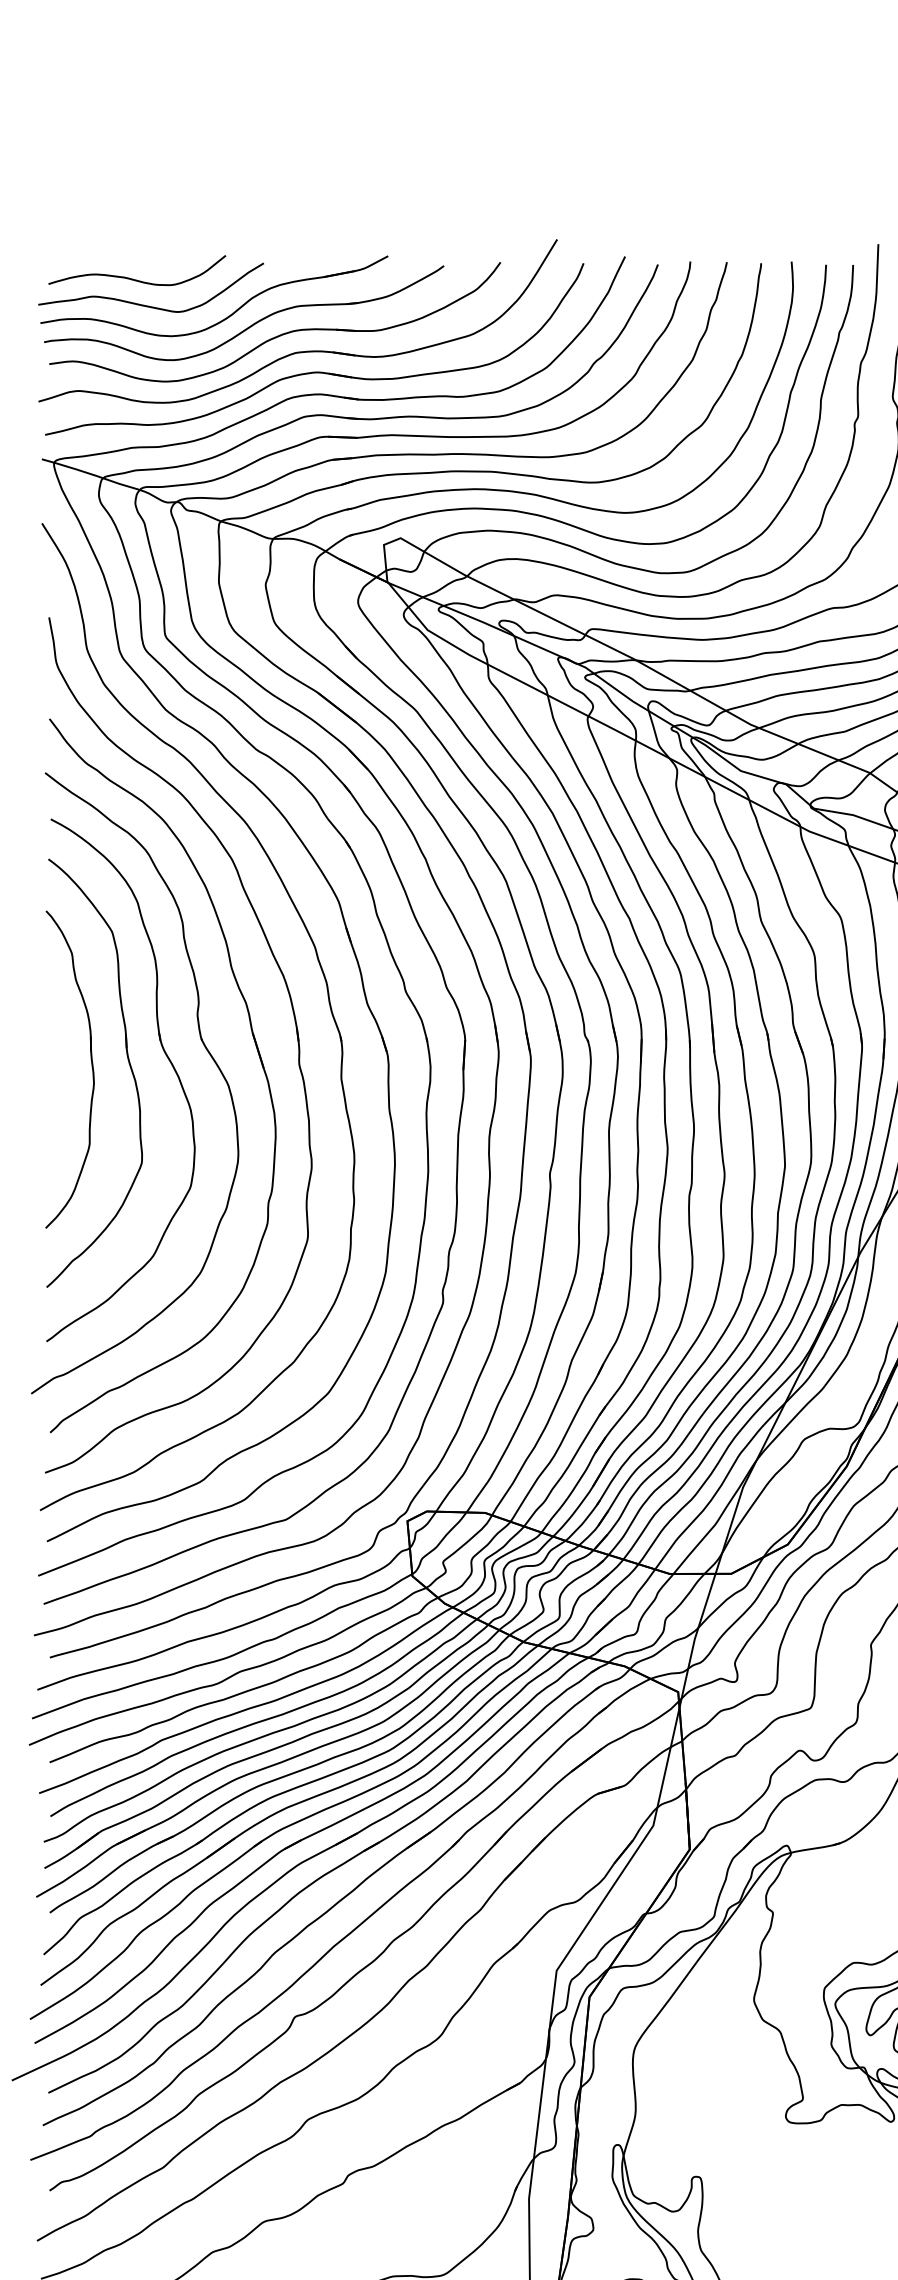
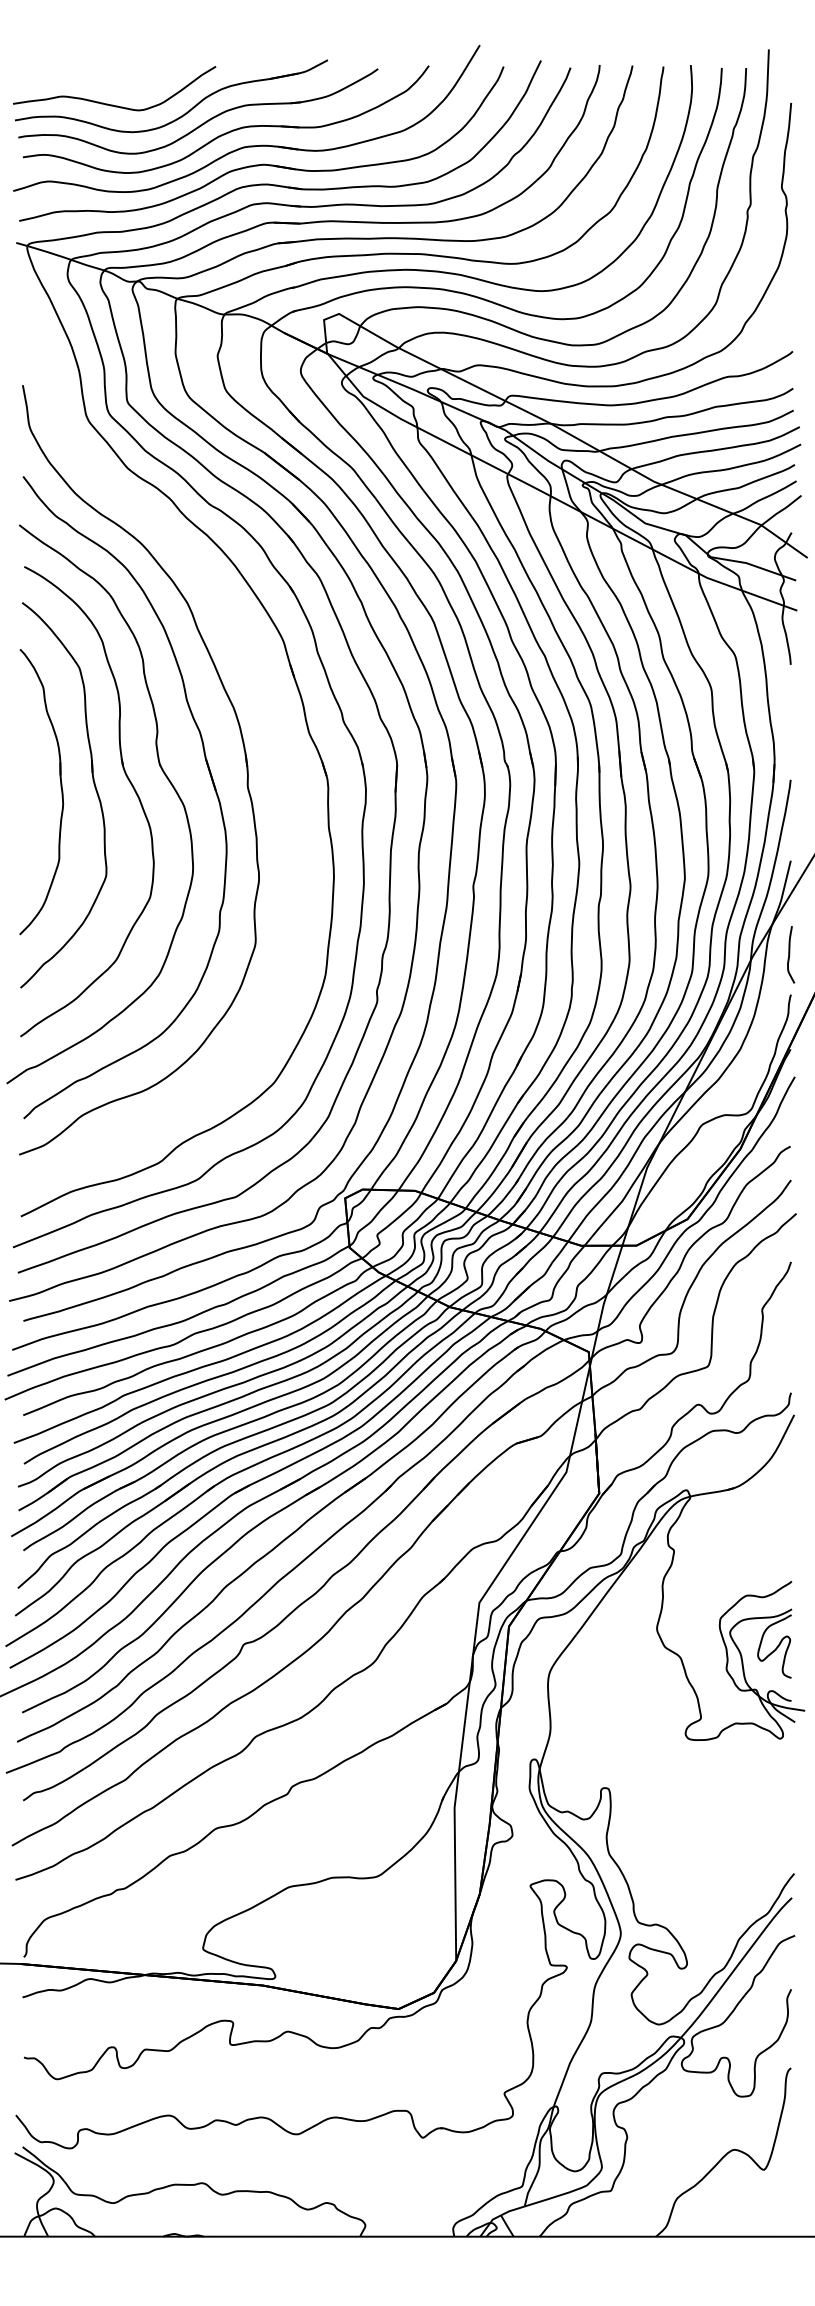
curve: (134, 278) -> (99, 80), removed
part: (327, 1000) -> (273, 729), removed

